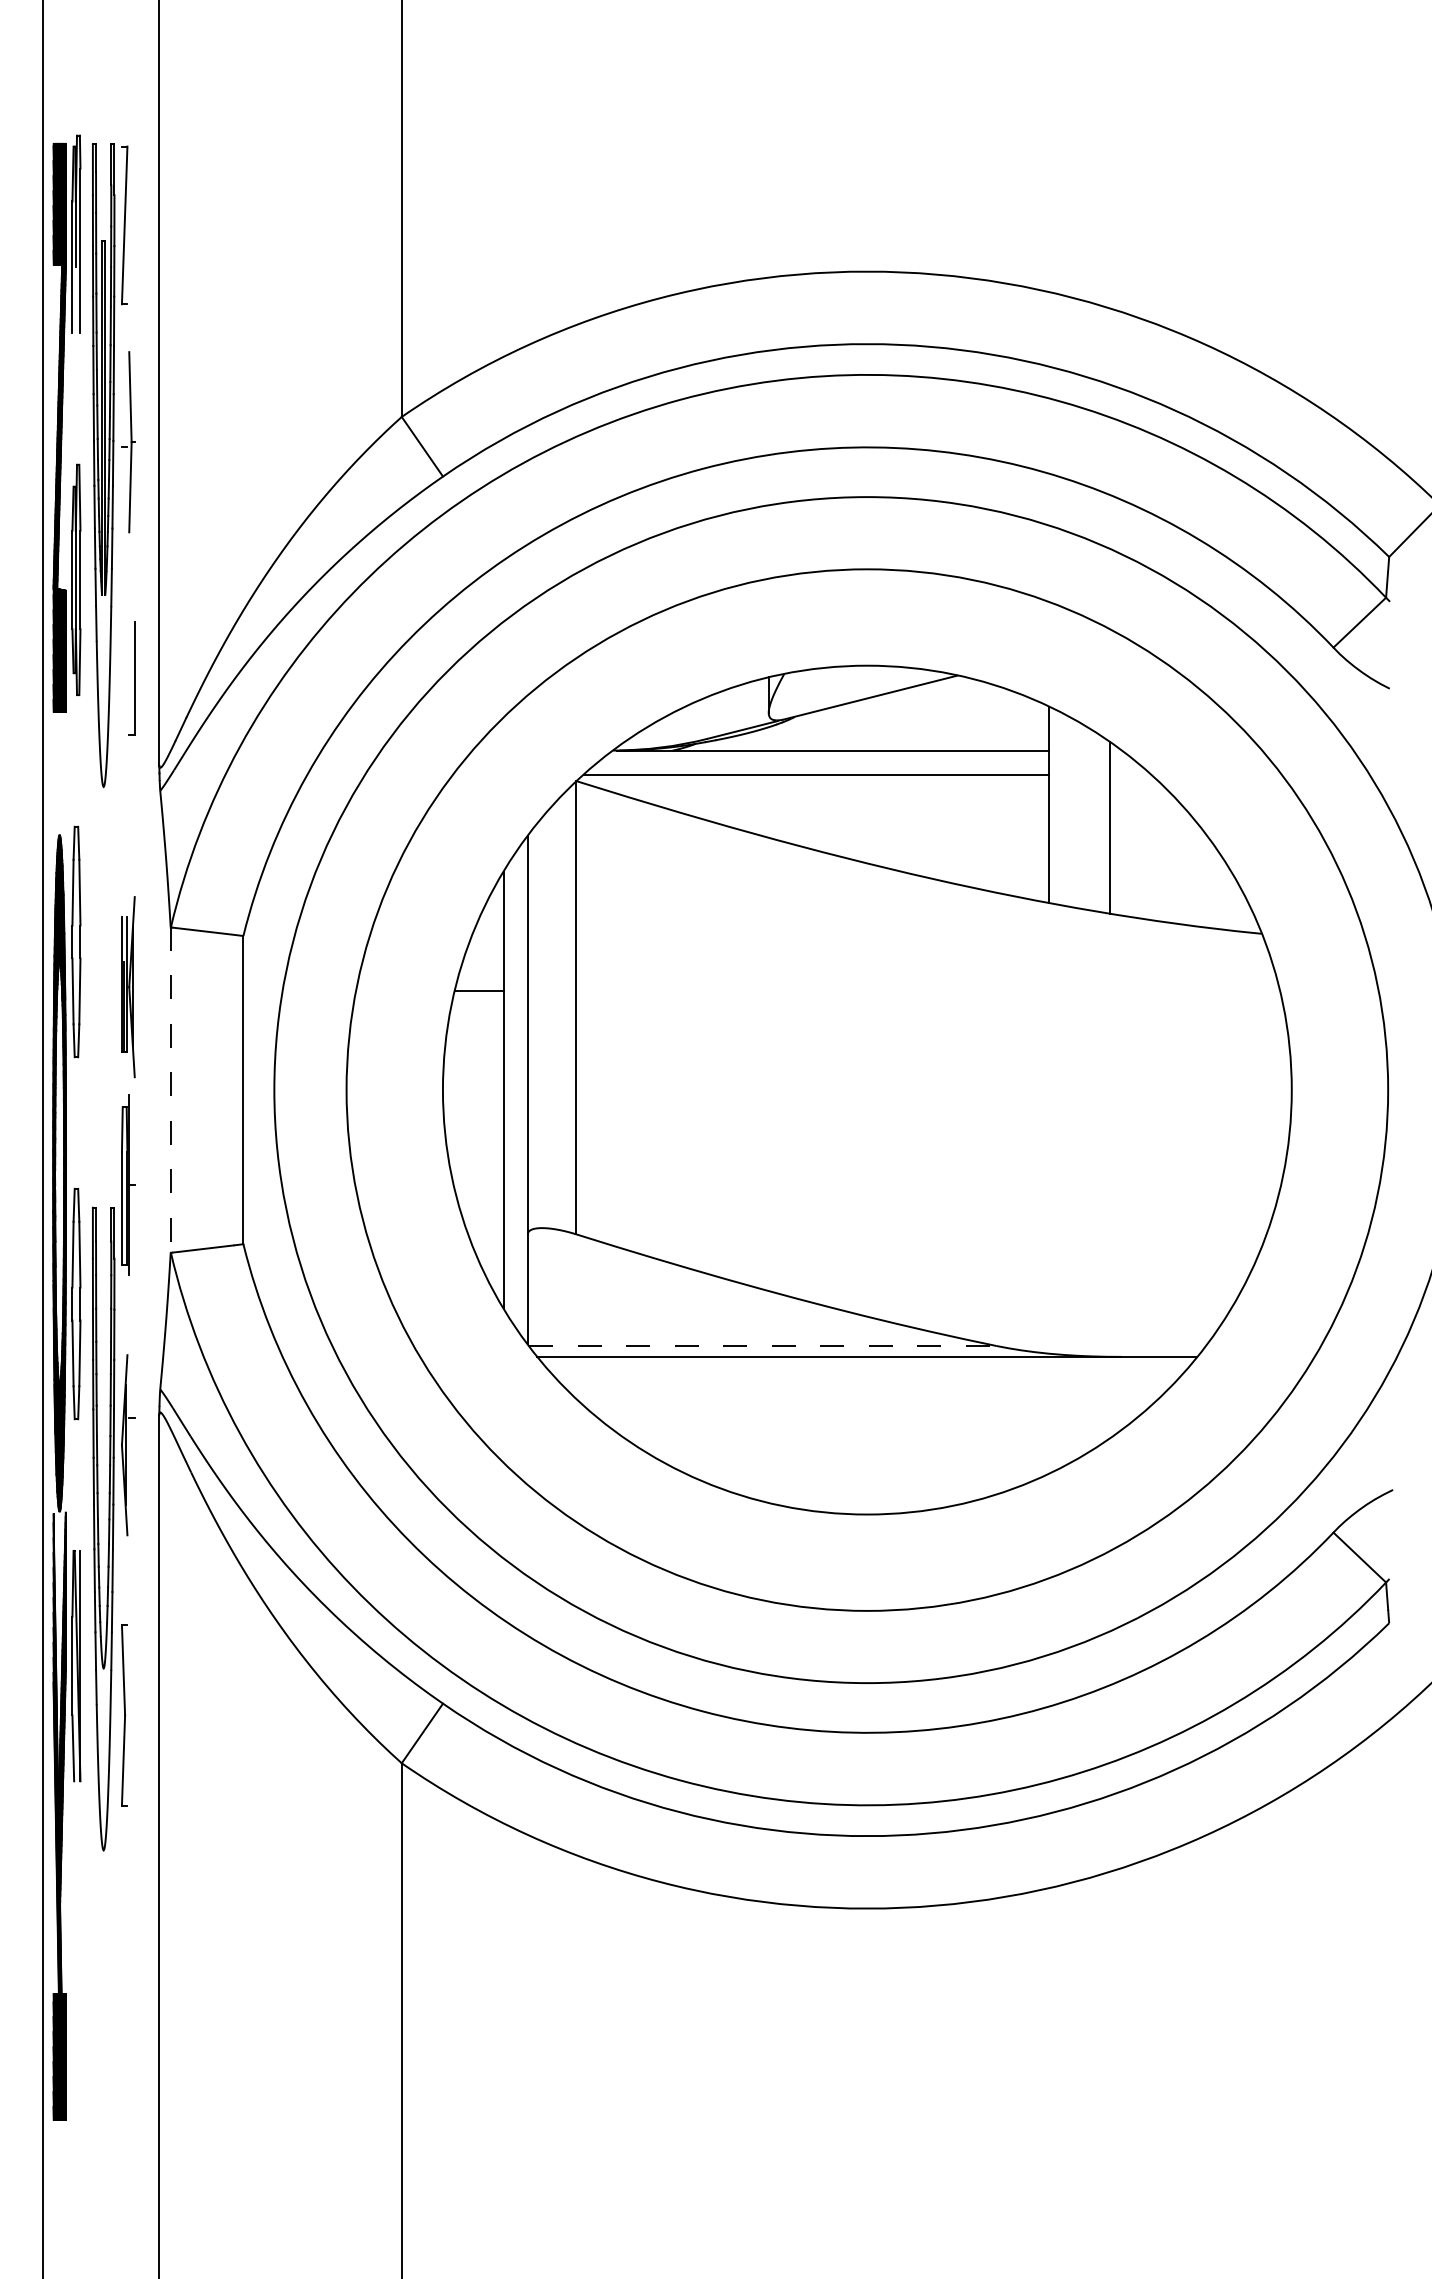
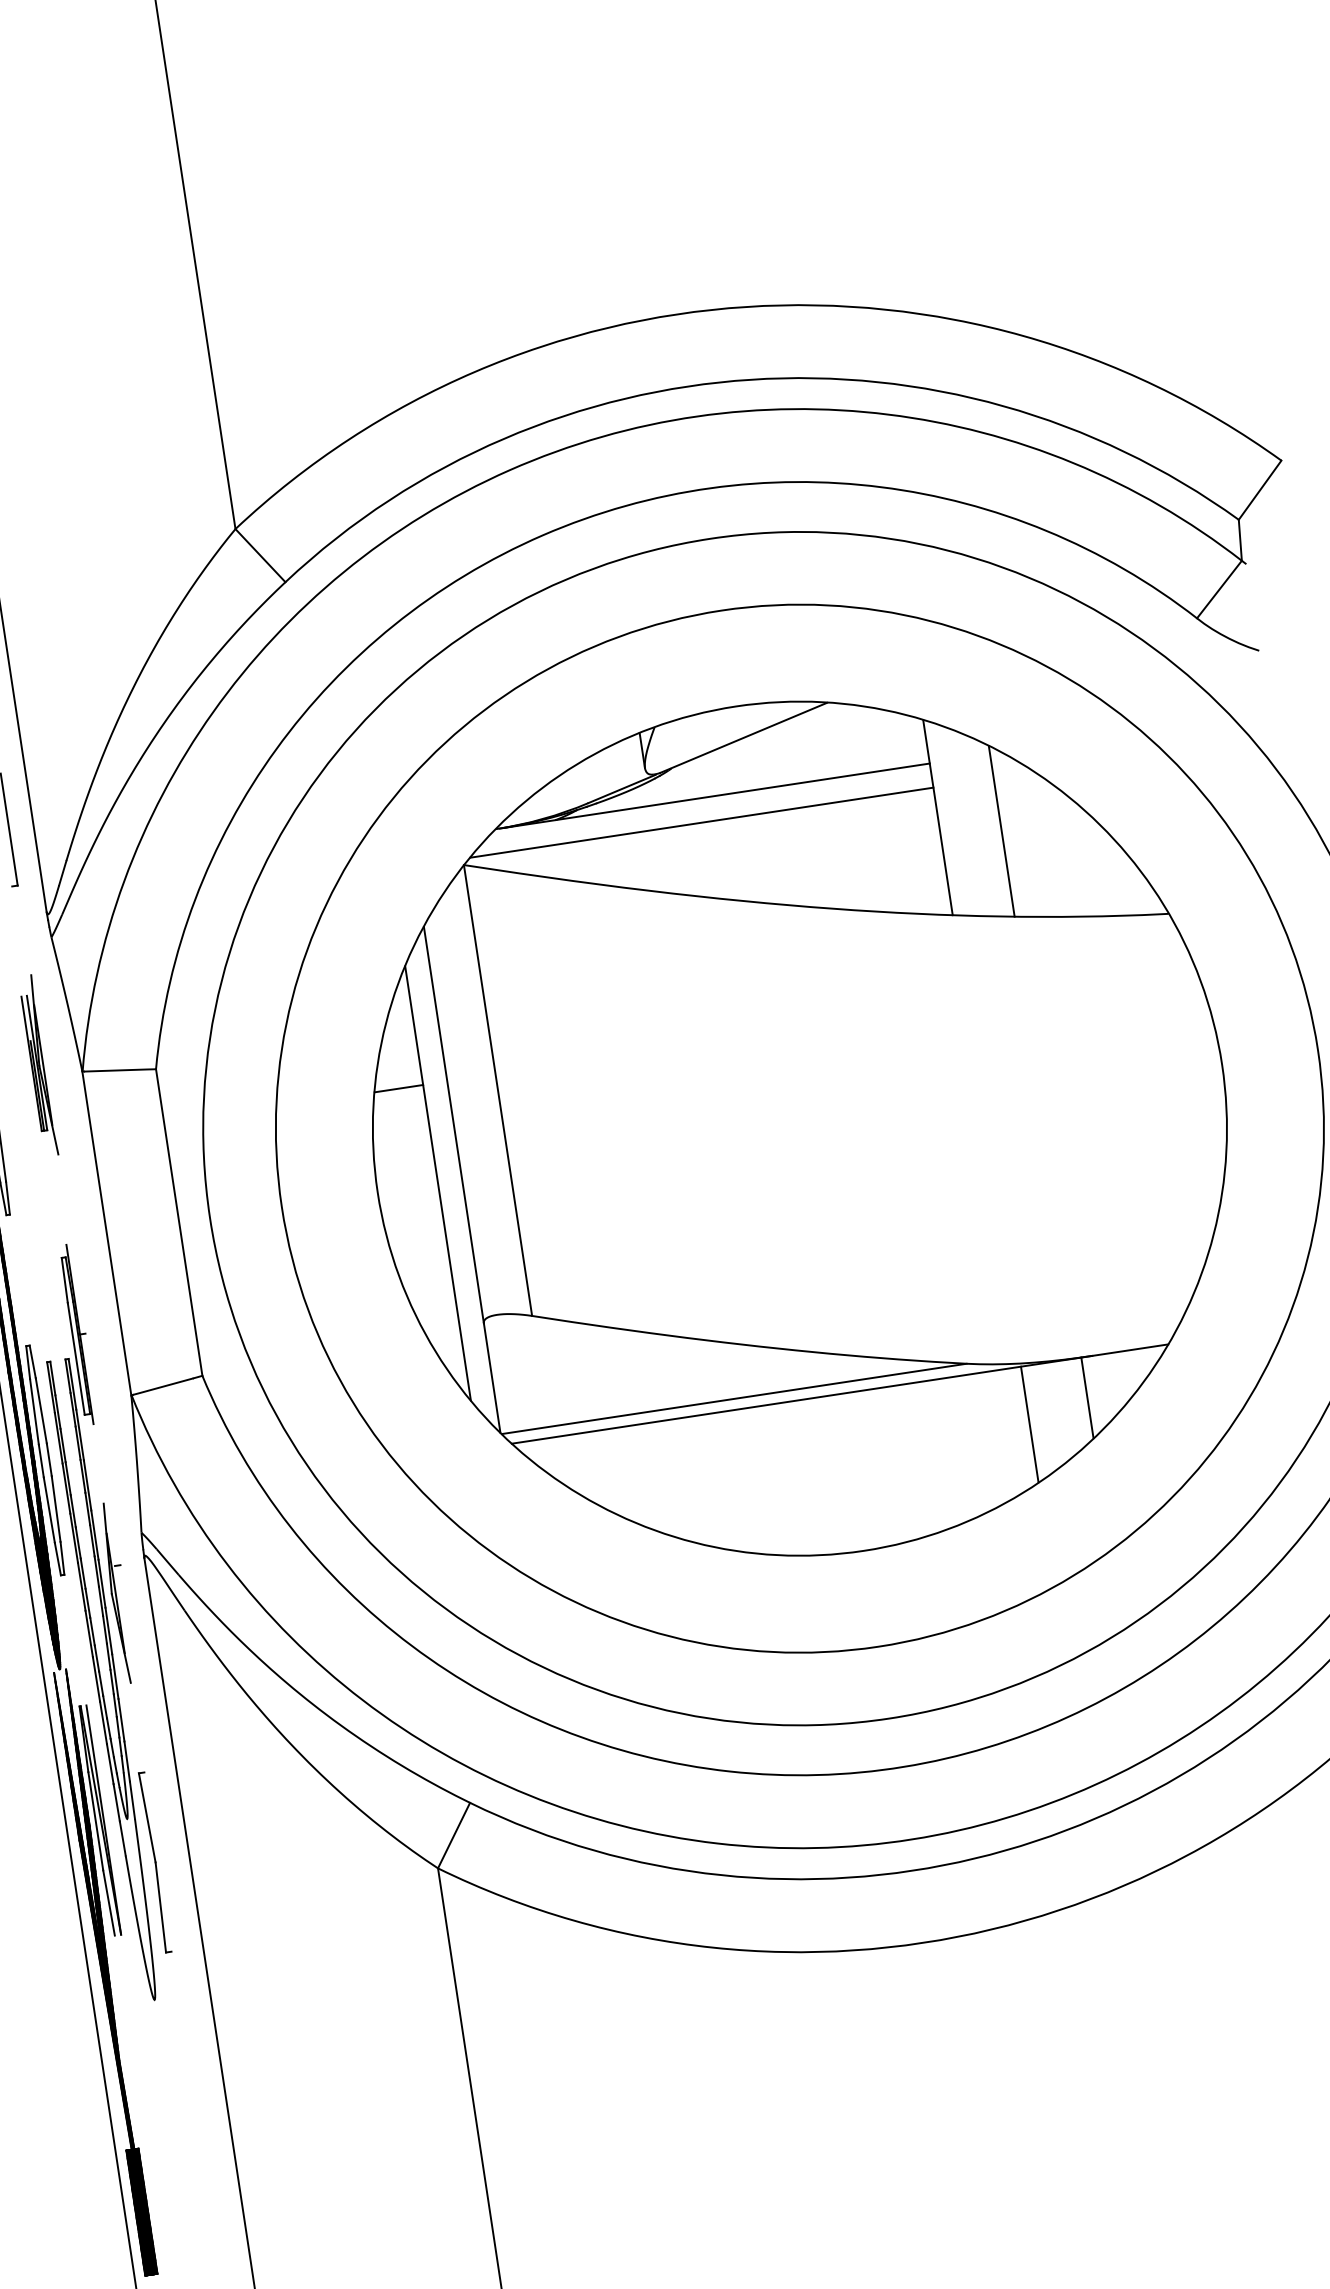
part: (128, 987) -> (38, 1066), moved
line: (170, 1090) -> (106, 1233), dashed -> solid
line: (762, 1345) -> (734, 1398), dashed -> solid
line: (1109, 1396) -> (1086, 1397), added
line: (1049, 1414) -> (1029, 1423), added

